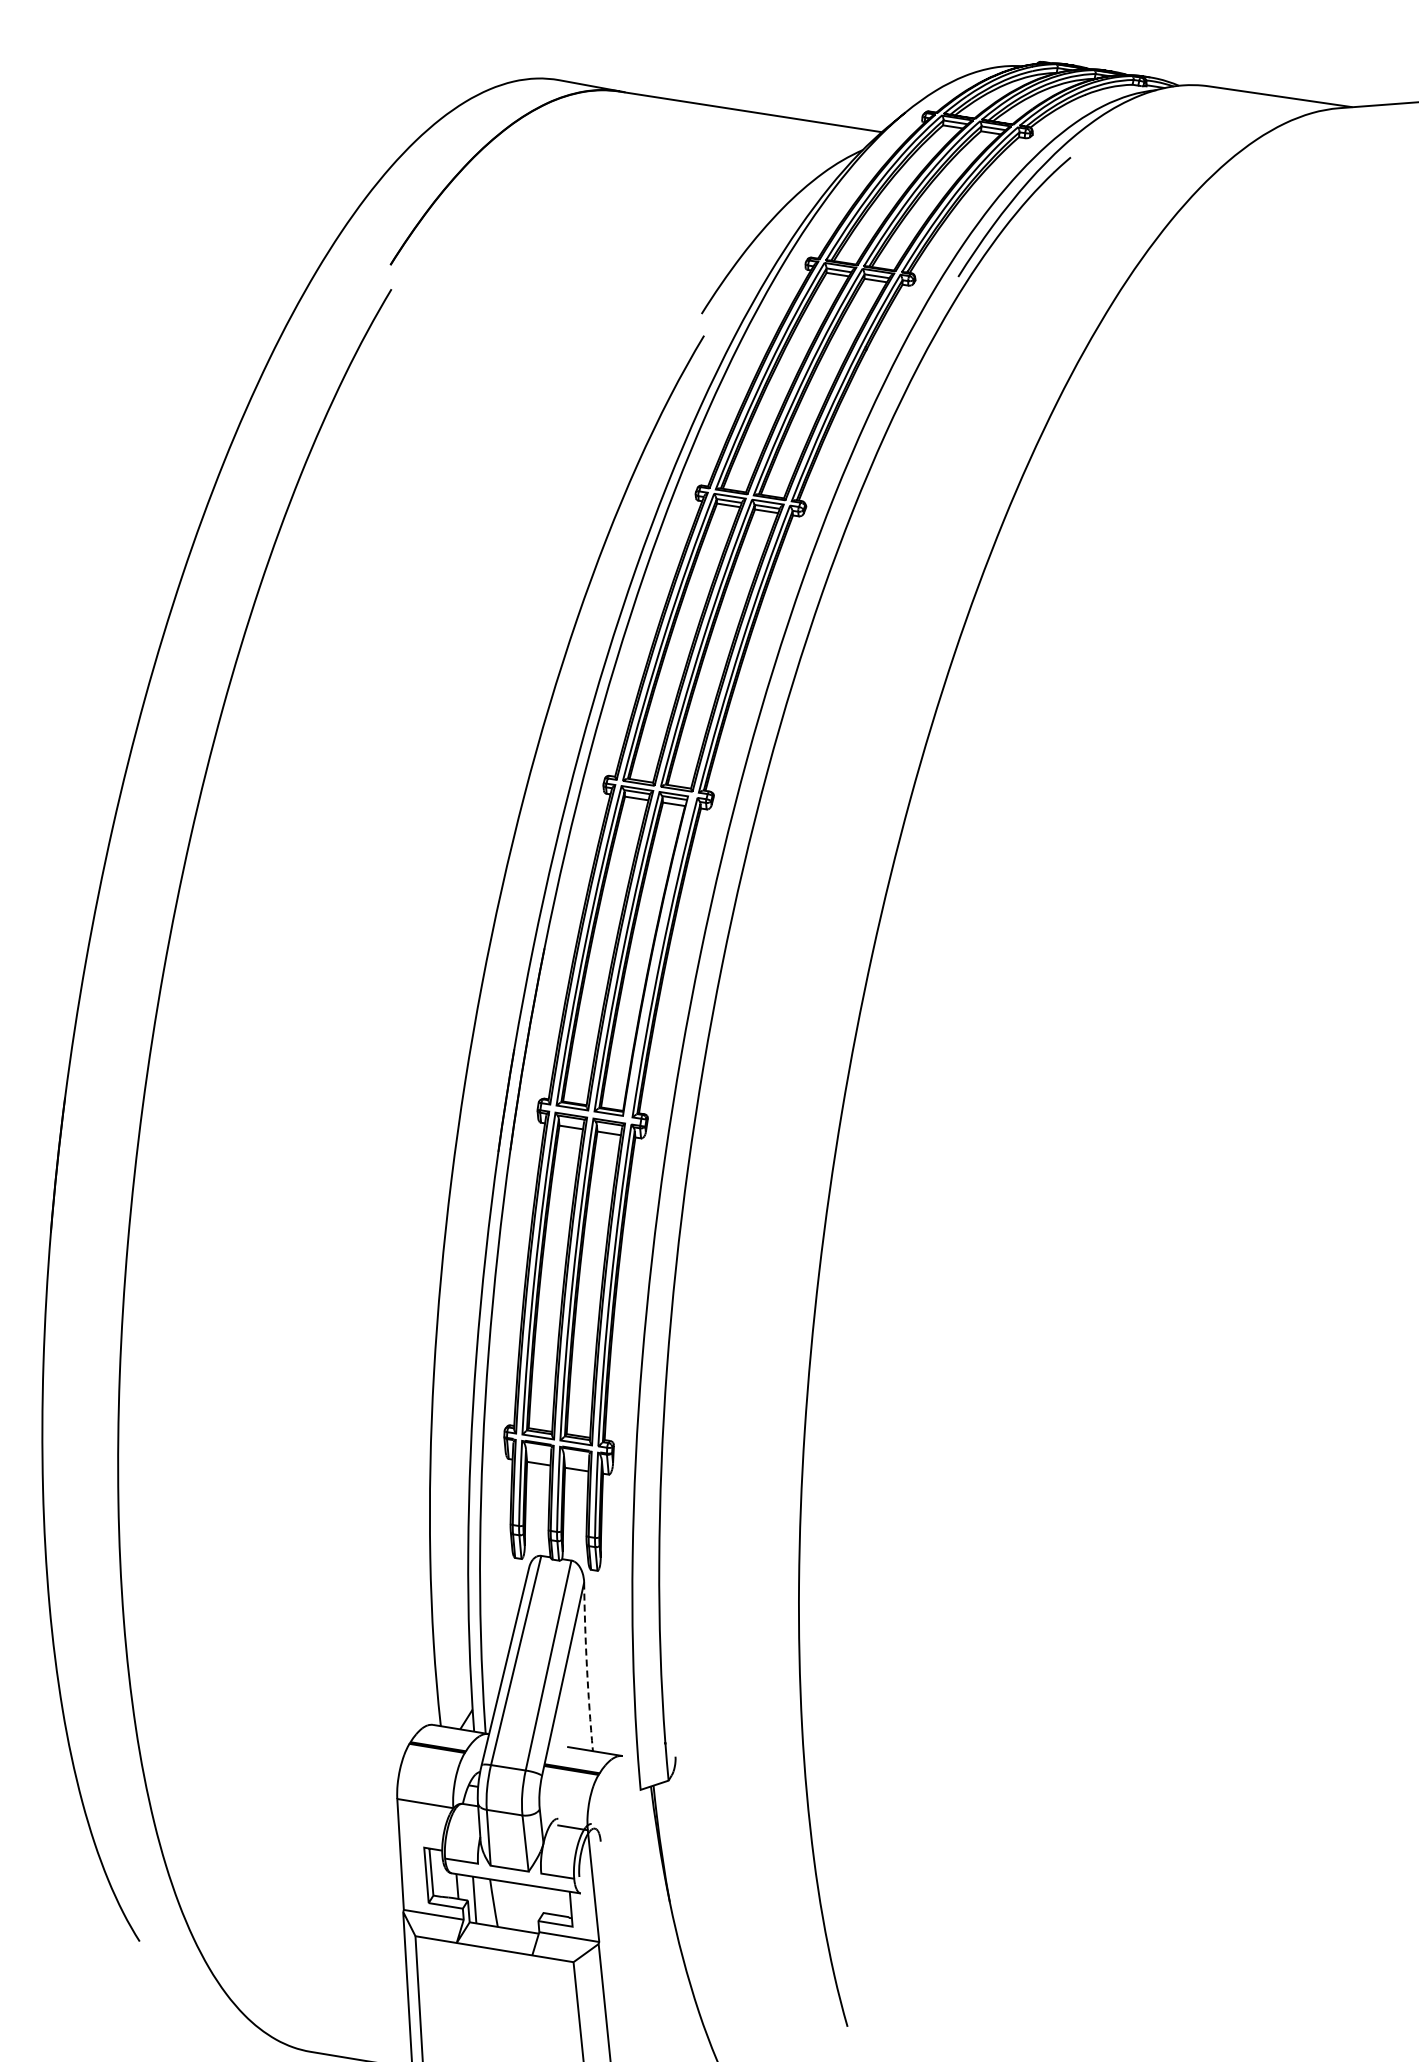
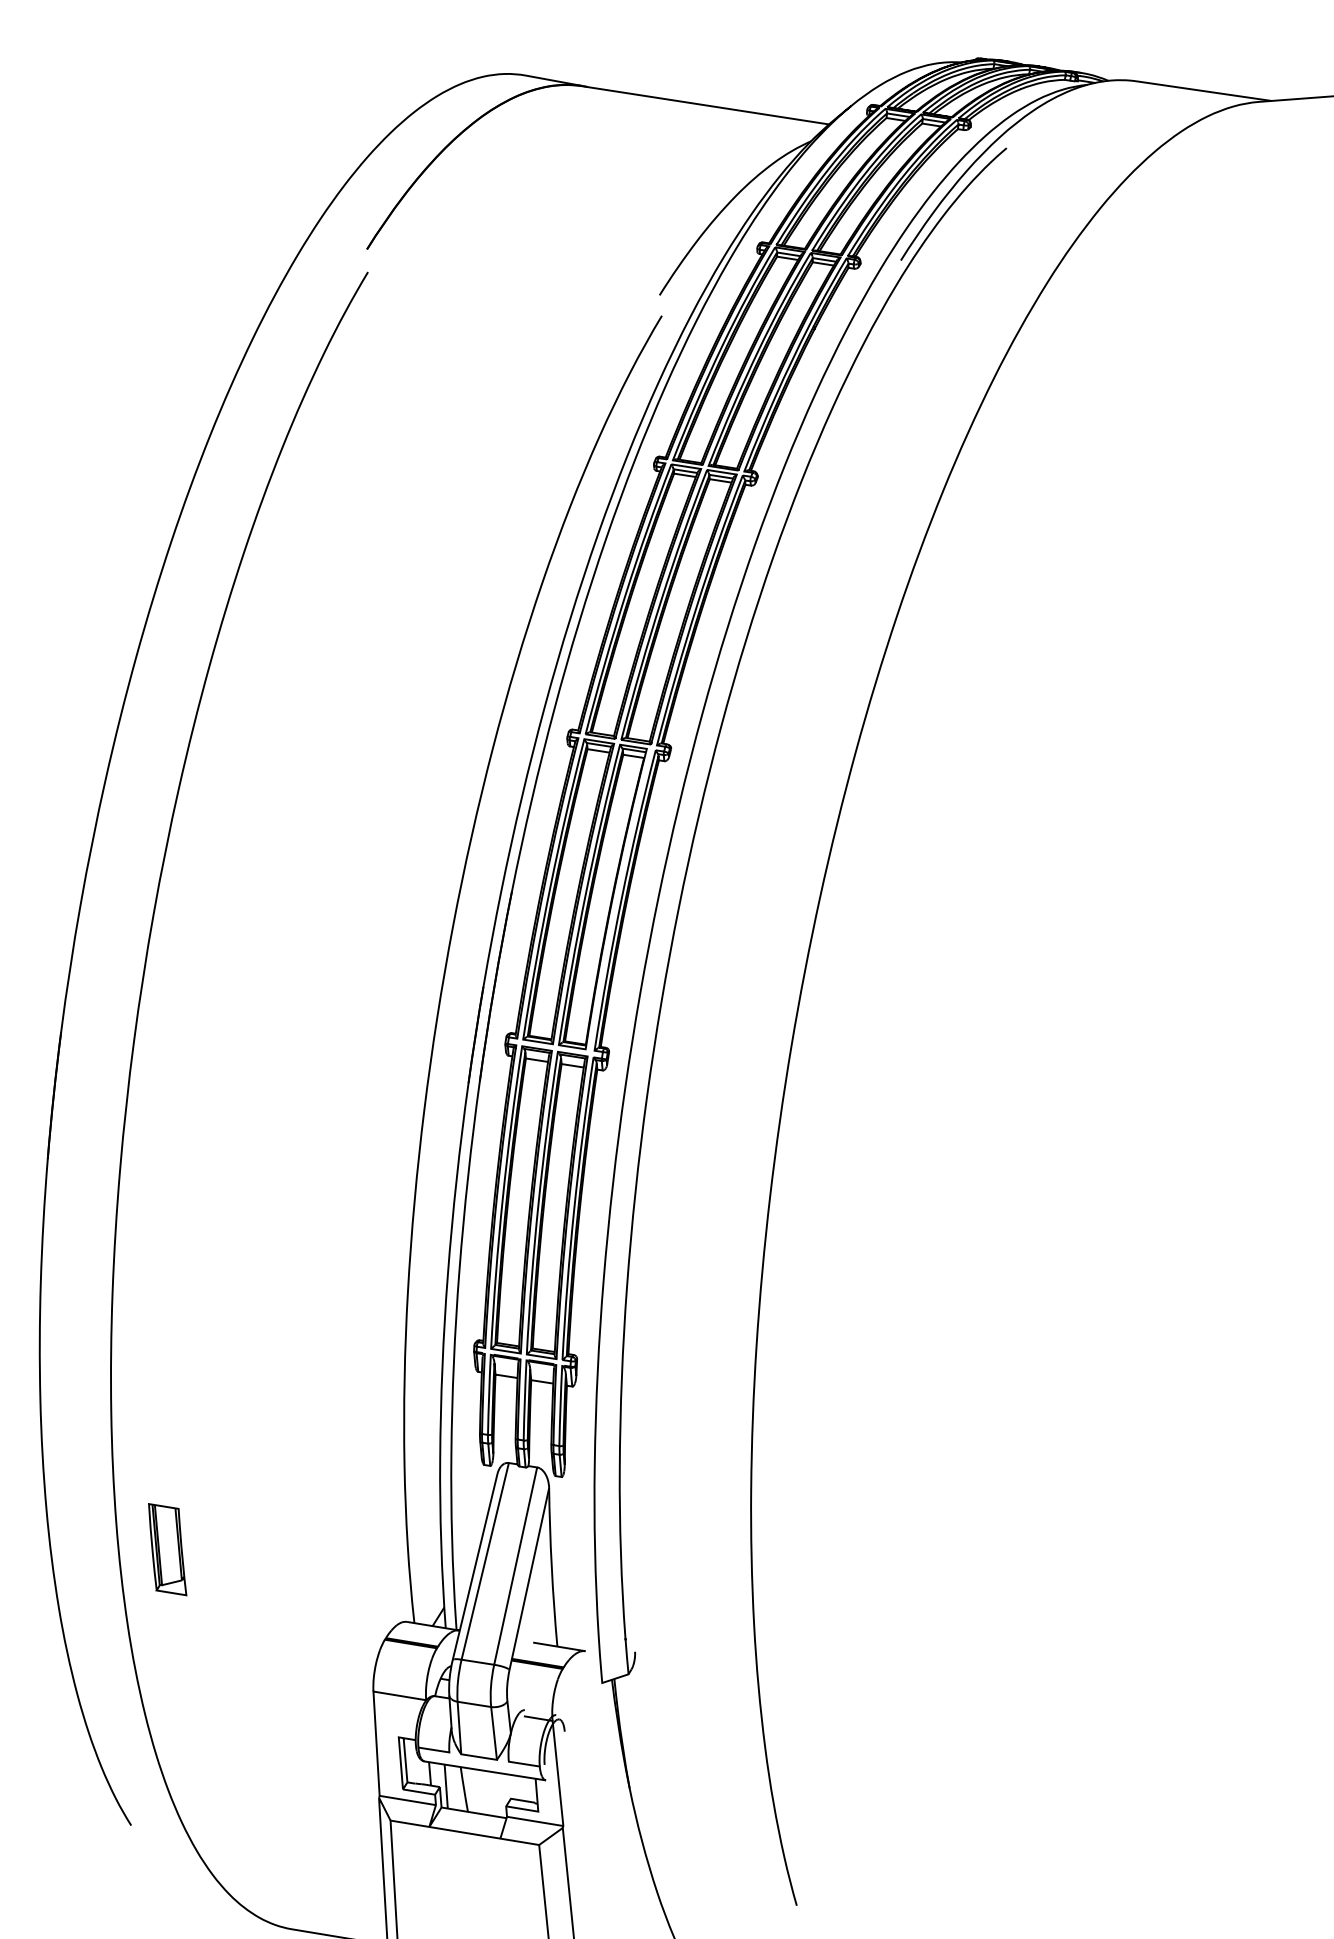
part: (178, 1647) -> (167, 1549), added
arc: (586, 1666) -> (551, 1566), dashed -> solid

